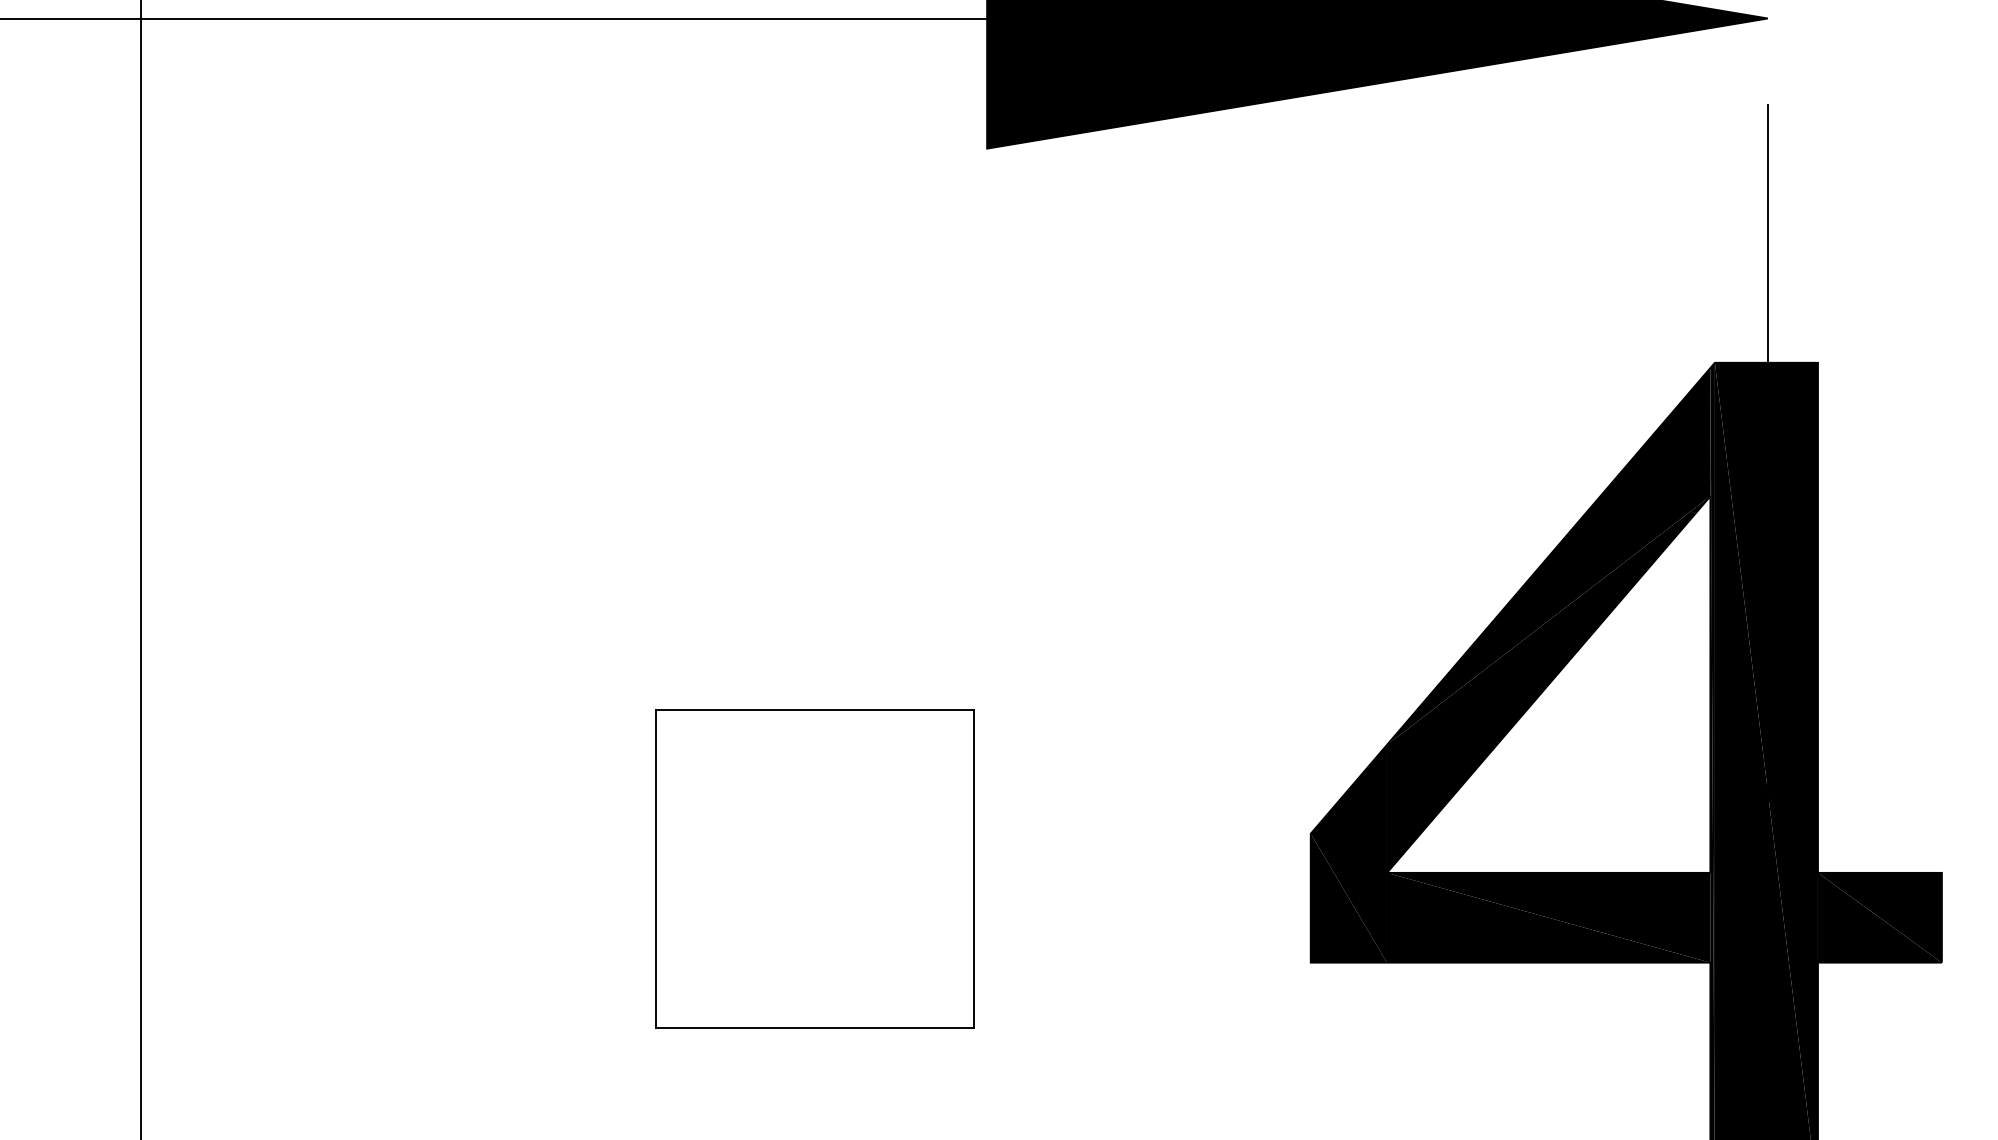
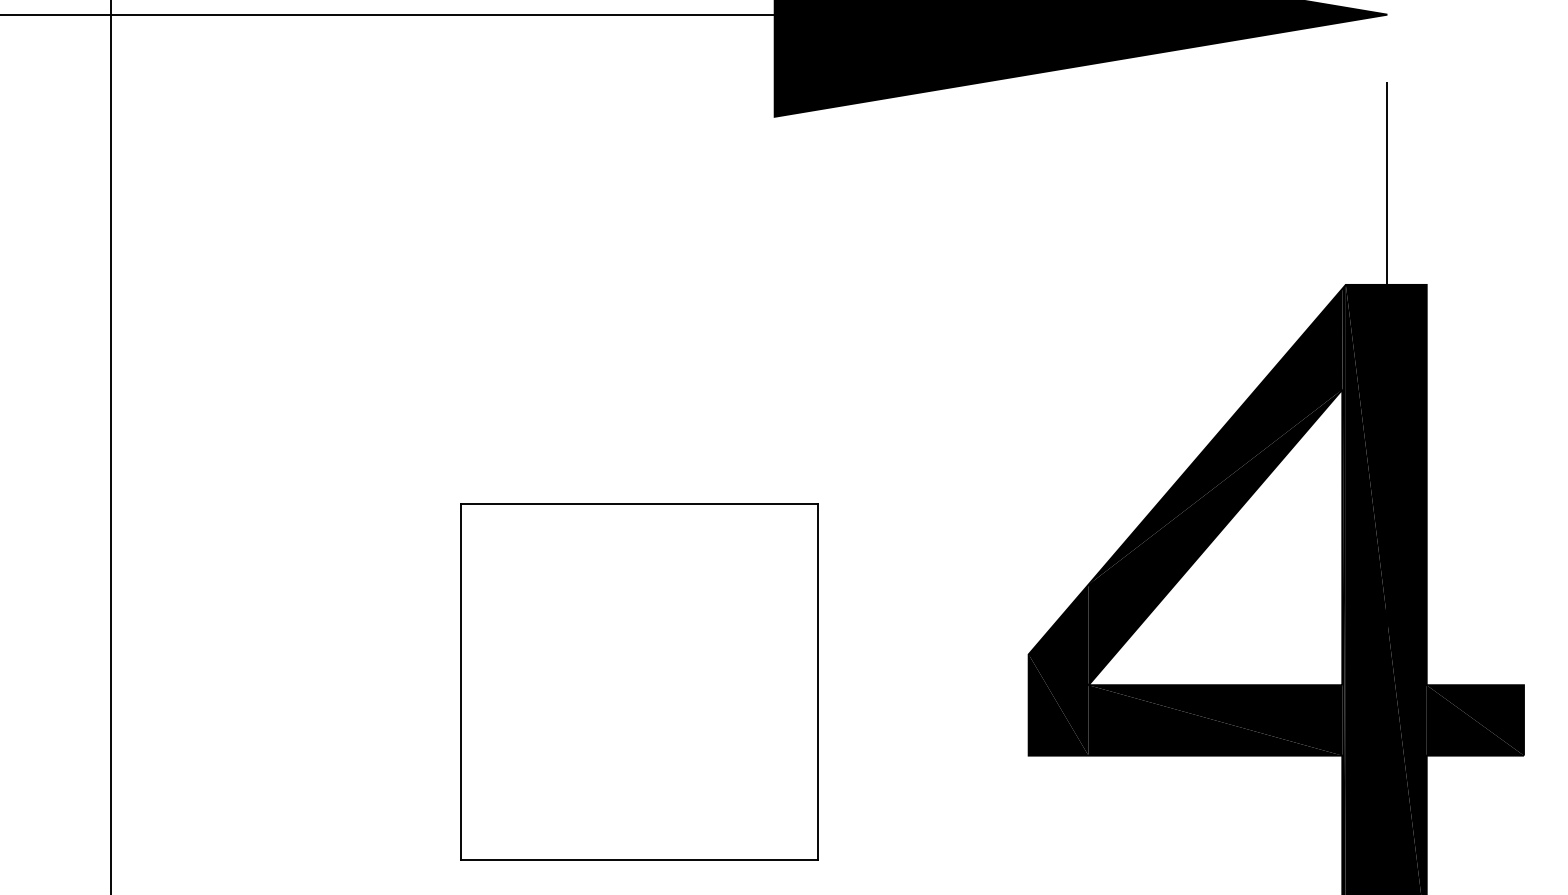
part: (814, 868) -> (639, 681), size x1.43

